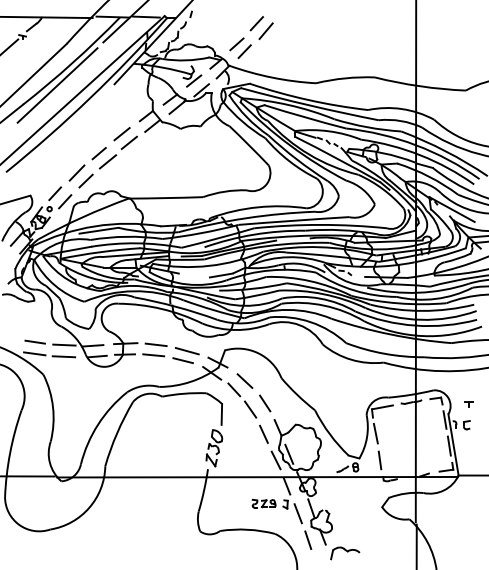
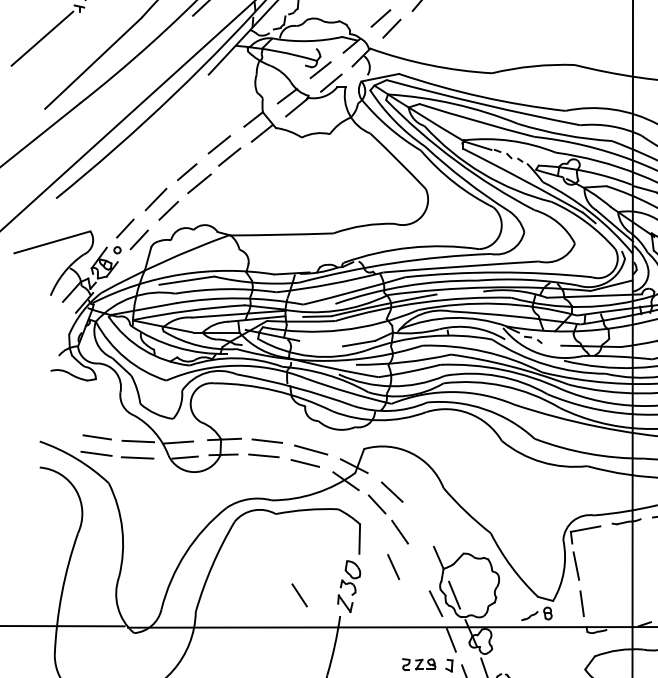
line: (57, 85) -> (128, 76), removed
line: (265, 403) -> (300, 595), moved
line: (263, 433) -> (392, 565), moved

